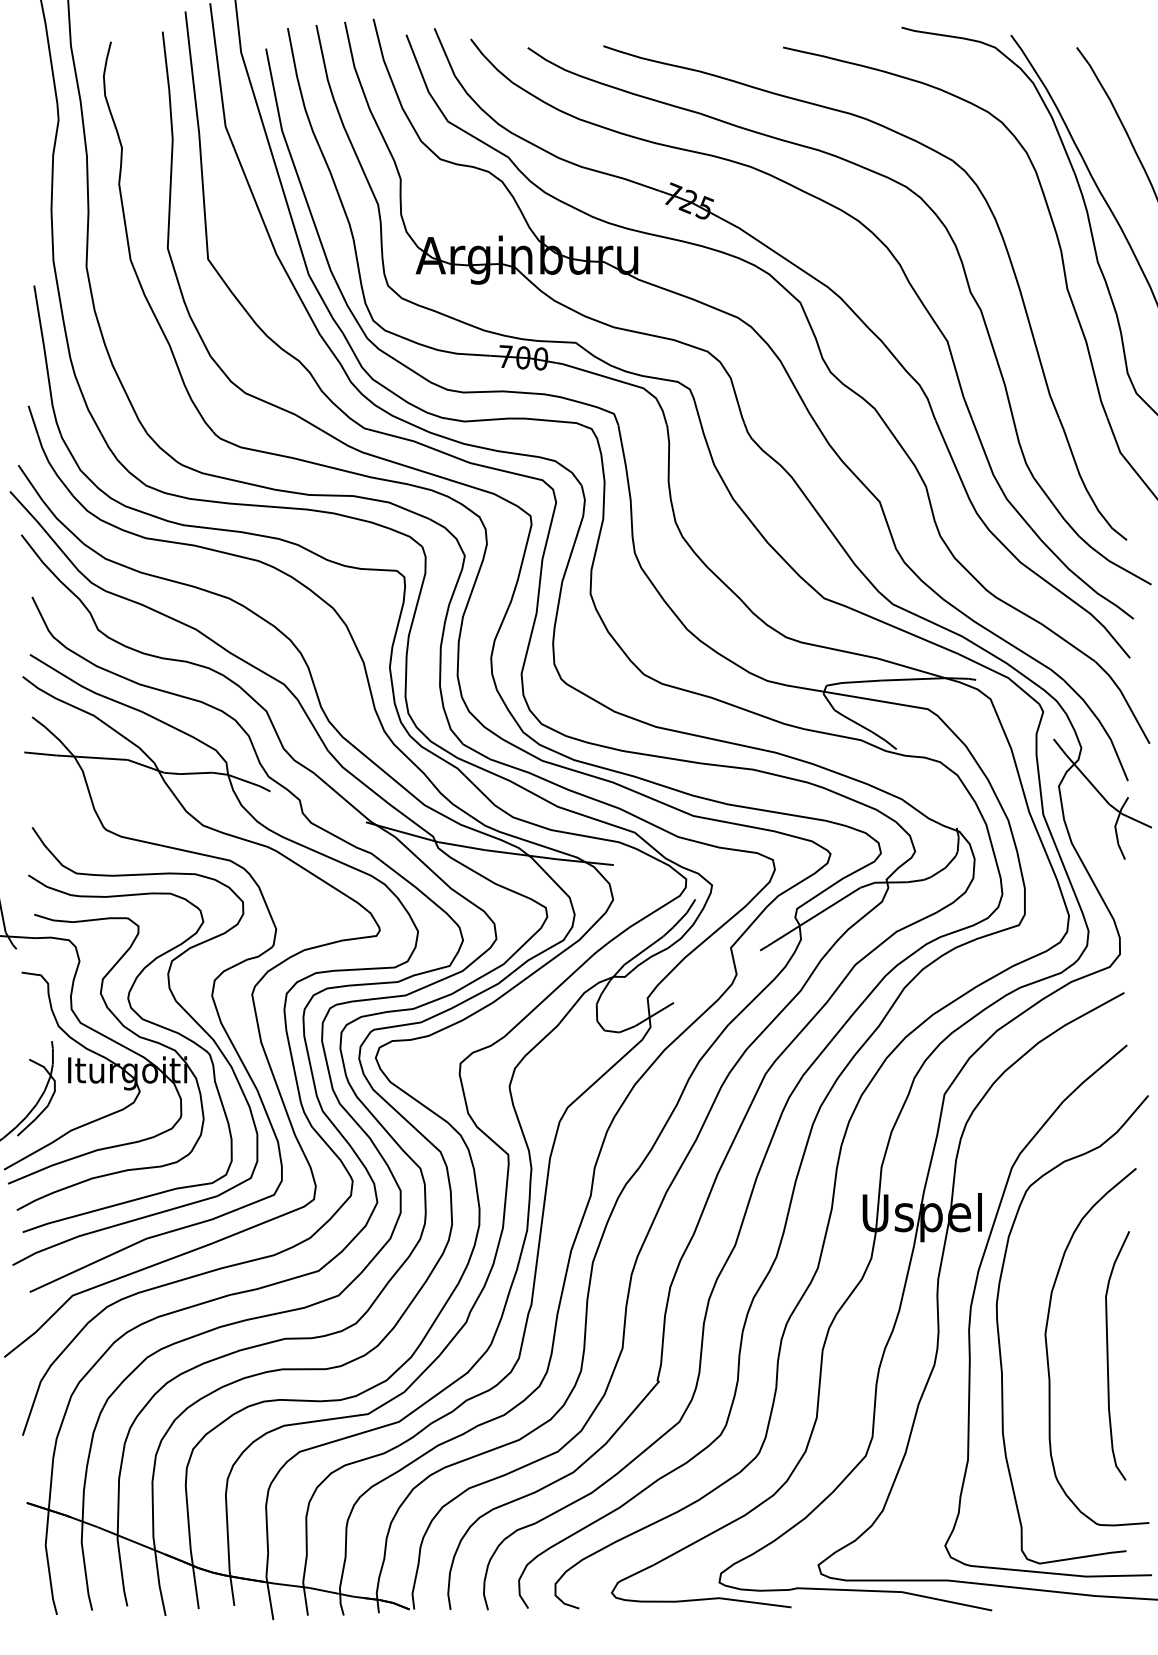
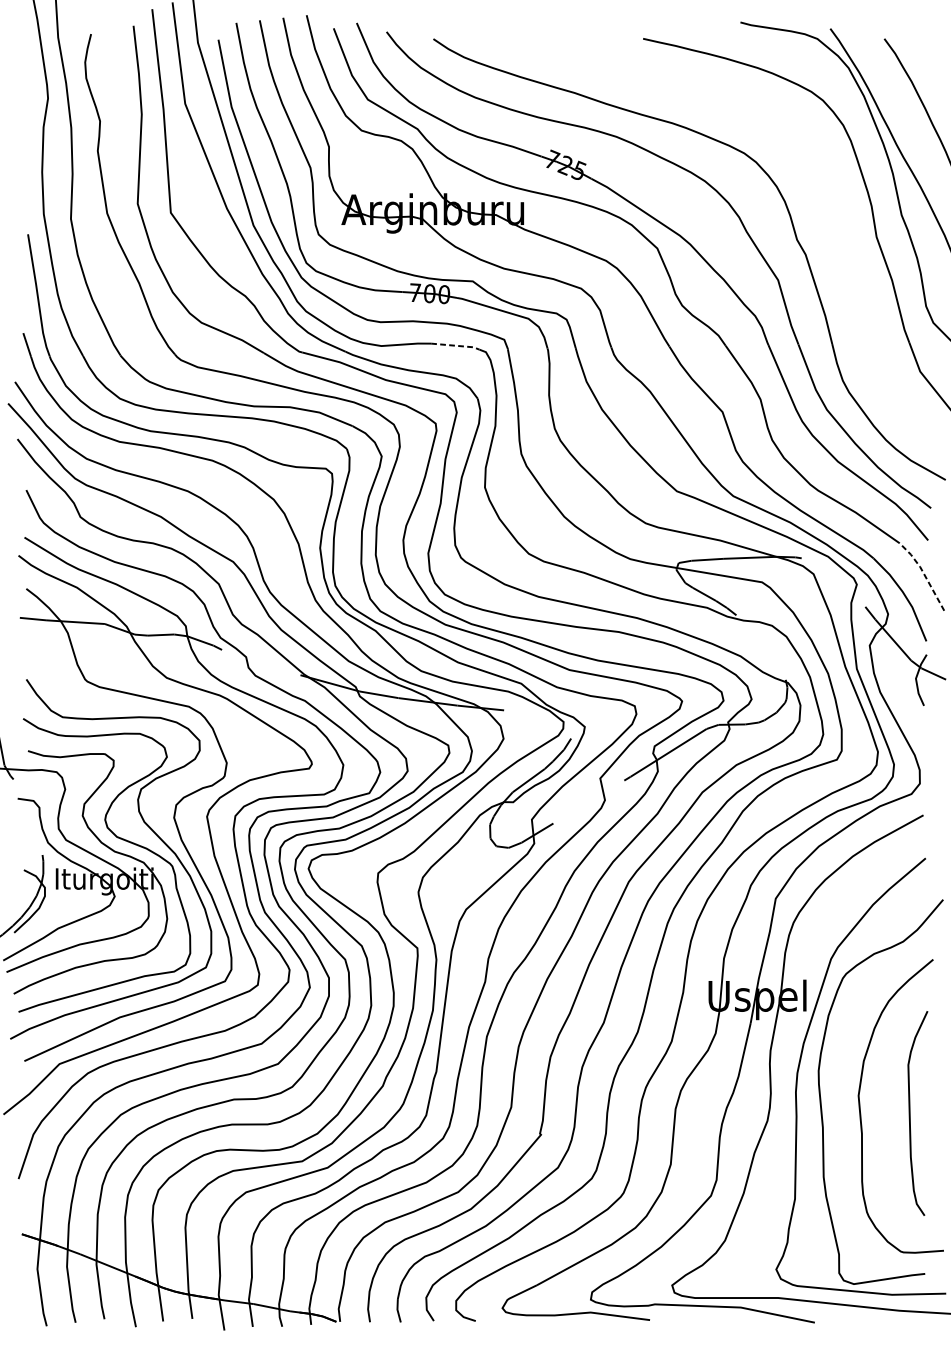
part: (1004, 246) -> (825, 202), removed
line: (555, 421) -> (456, 346), solid -> dashed
line: (1125, 699) -> (924, 574), solid -> dashed

